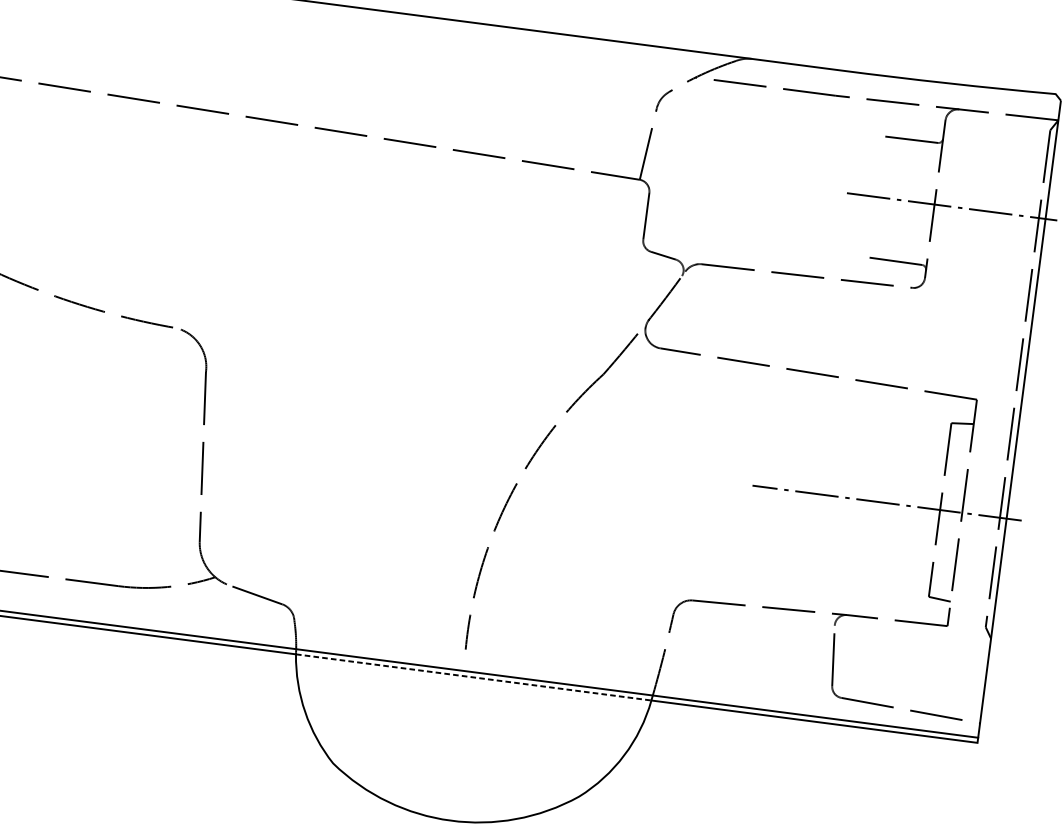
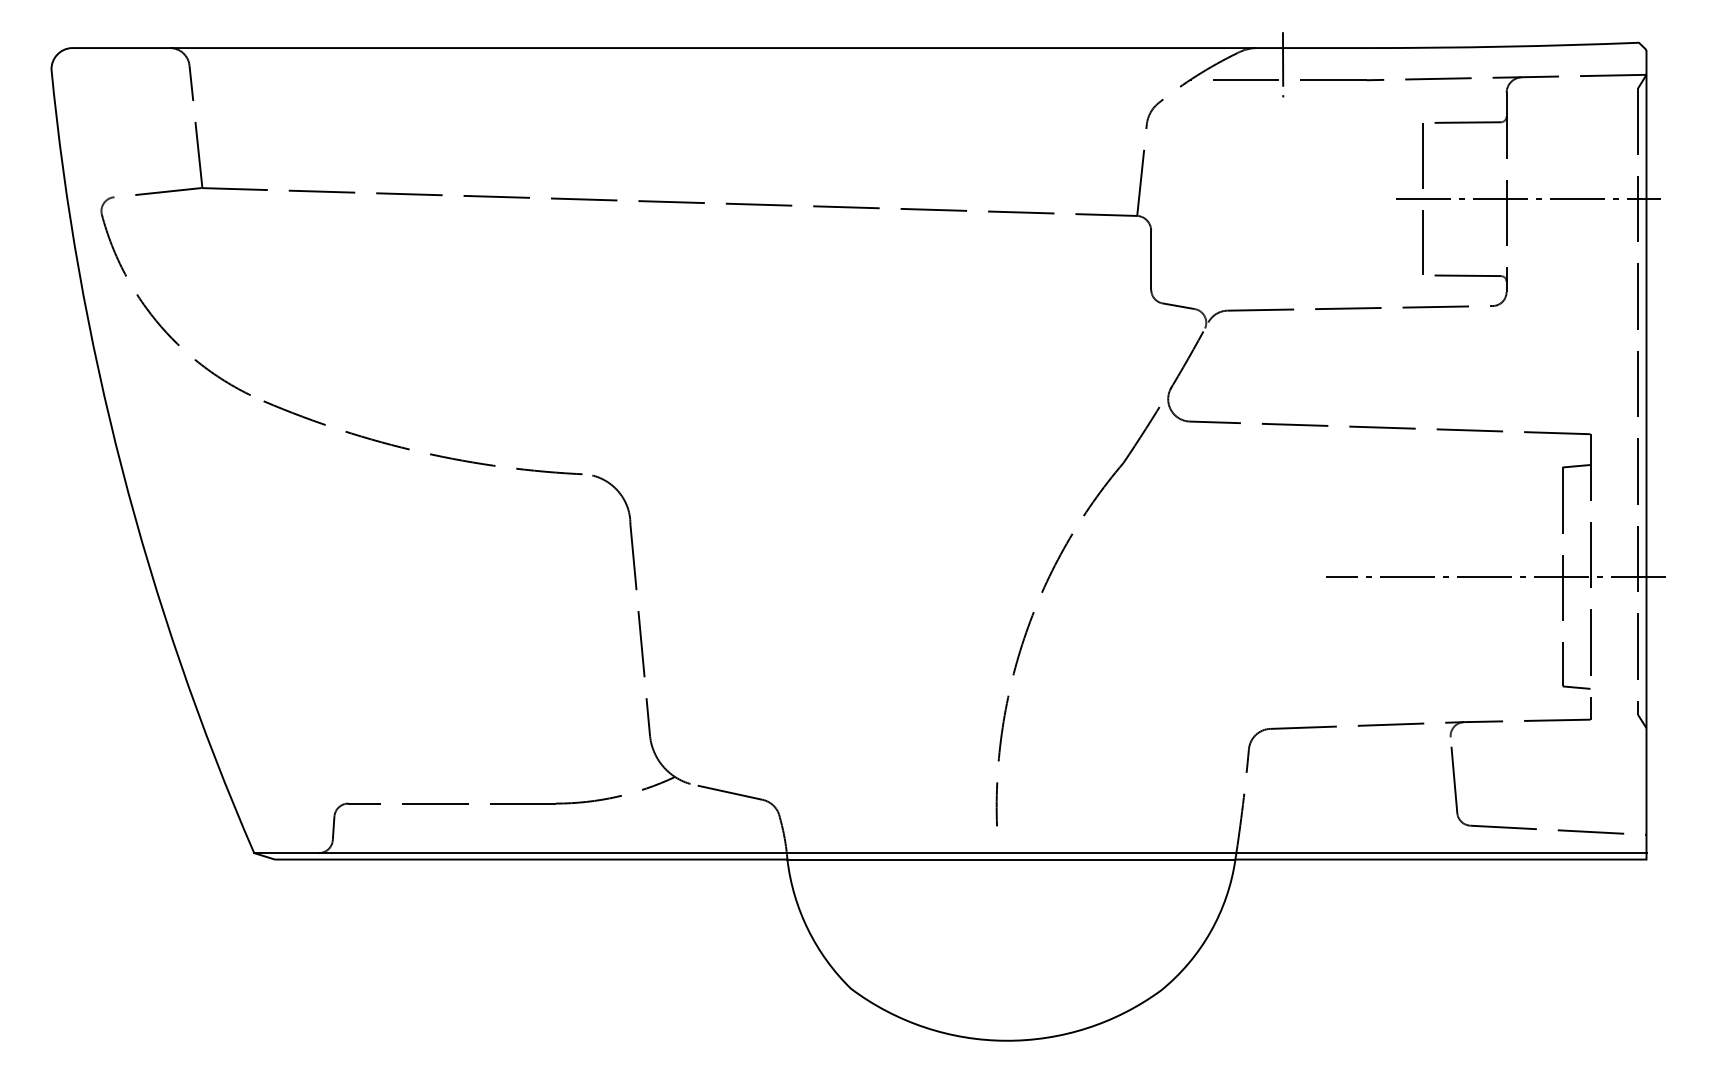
line: (770, 74) -> (1282, 64), added
line: (867, 195) -> (1422, 198), added
line: (473, 677) -> (1011, 859), dashed -> solid

